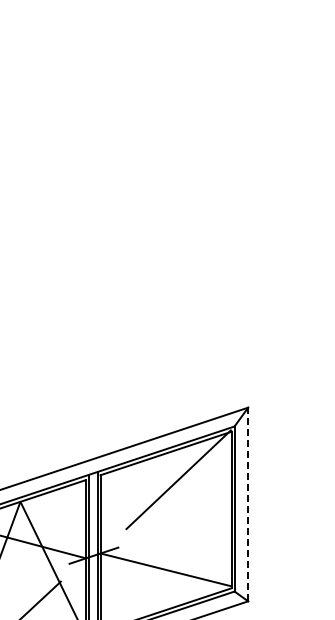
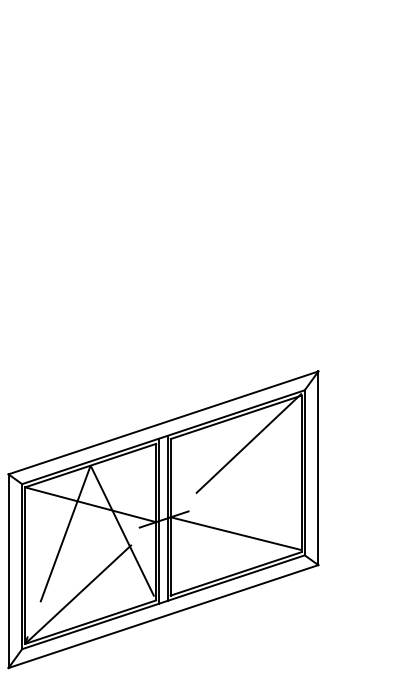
line: (248, 504) -> (318, 468), dashed -> solid

